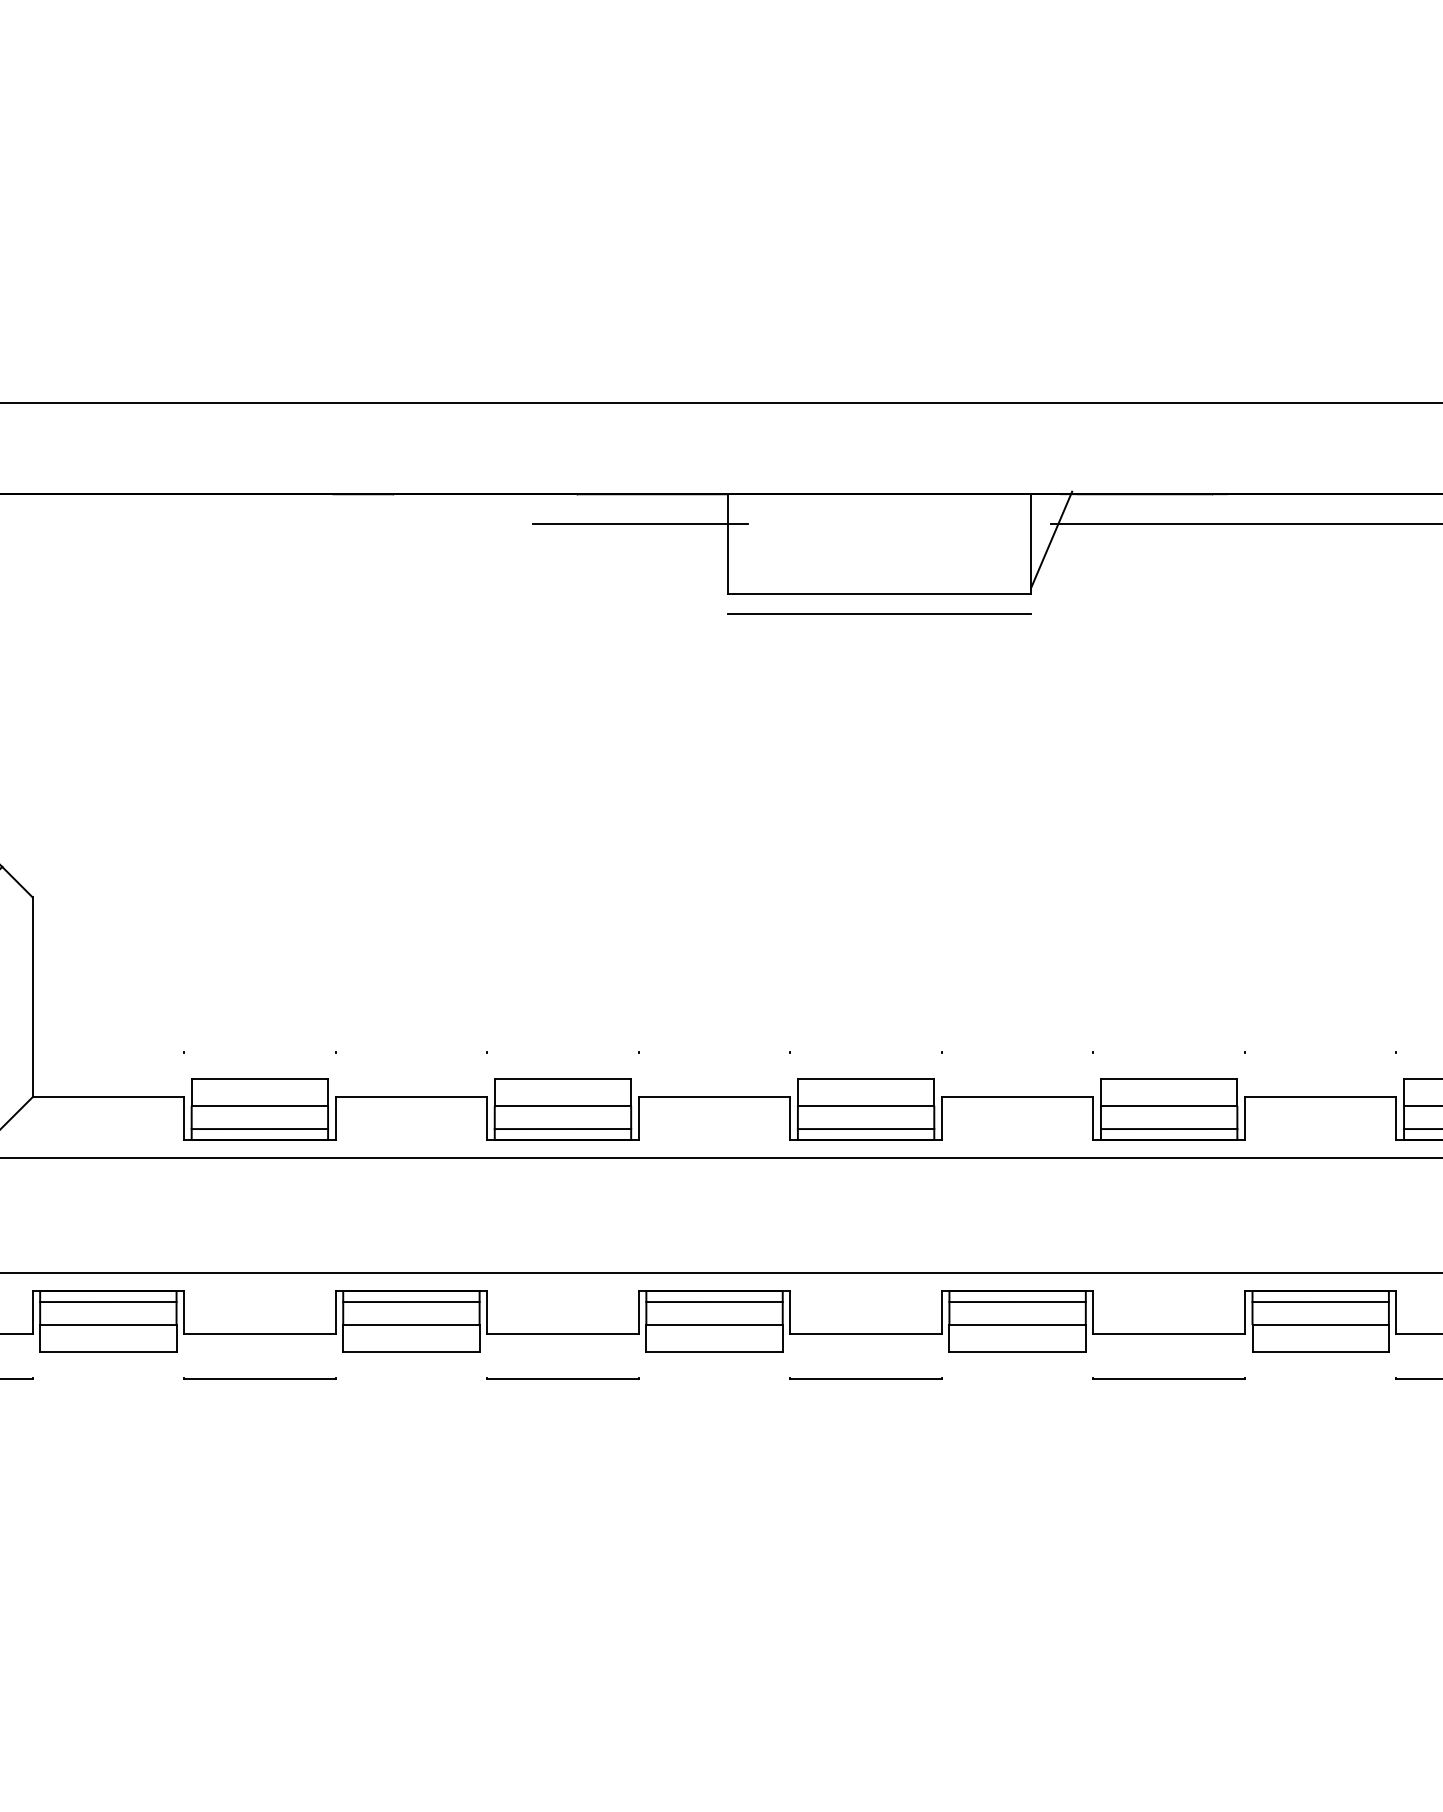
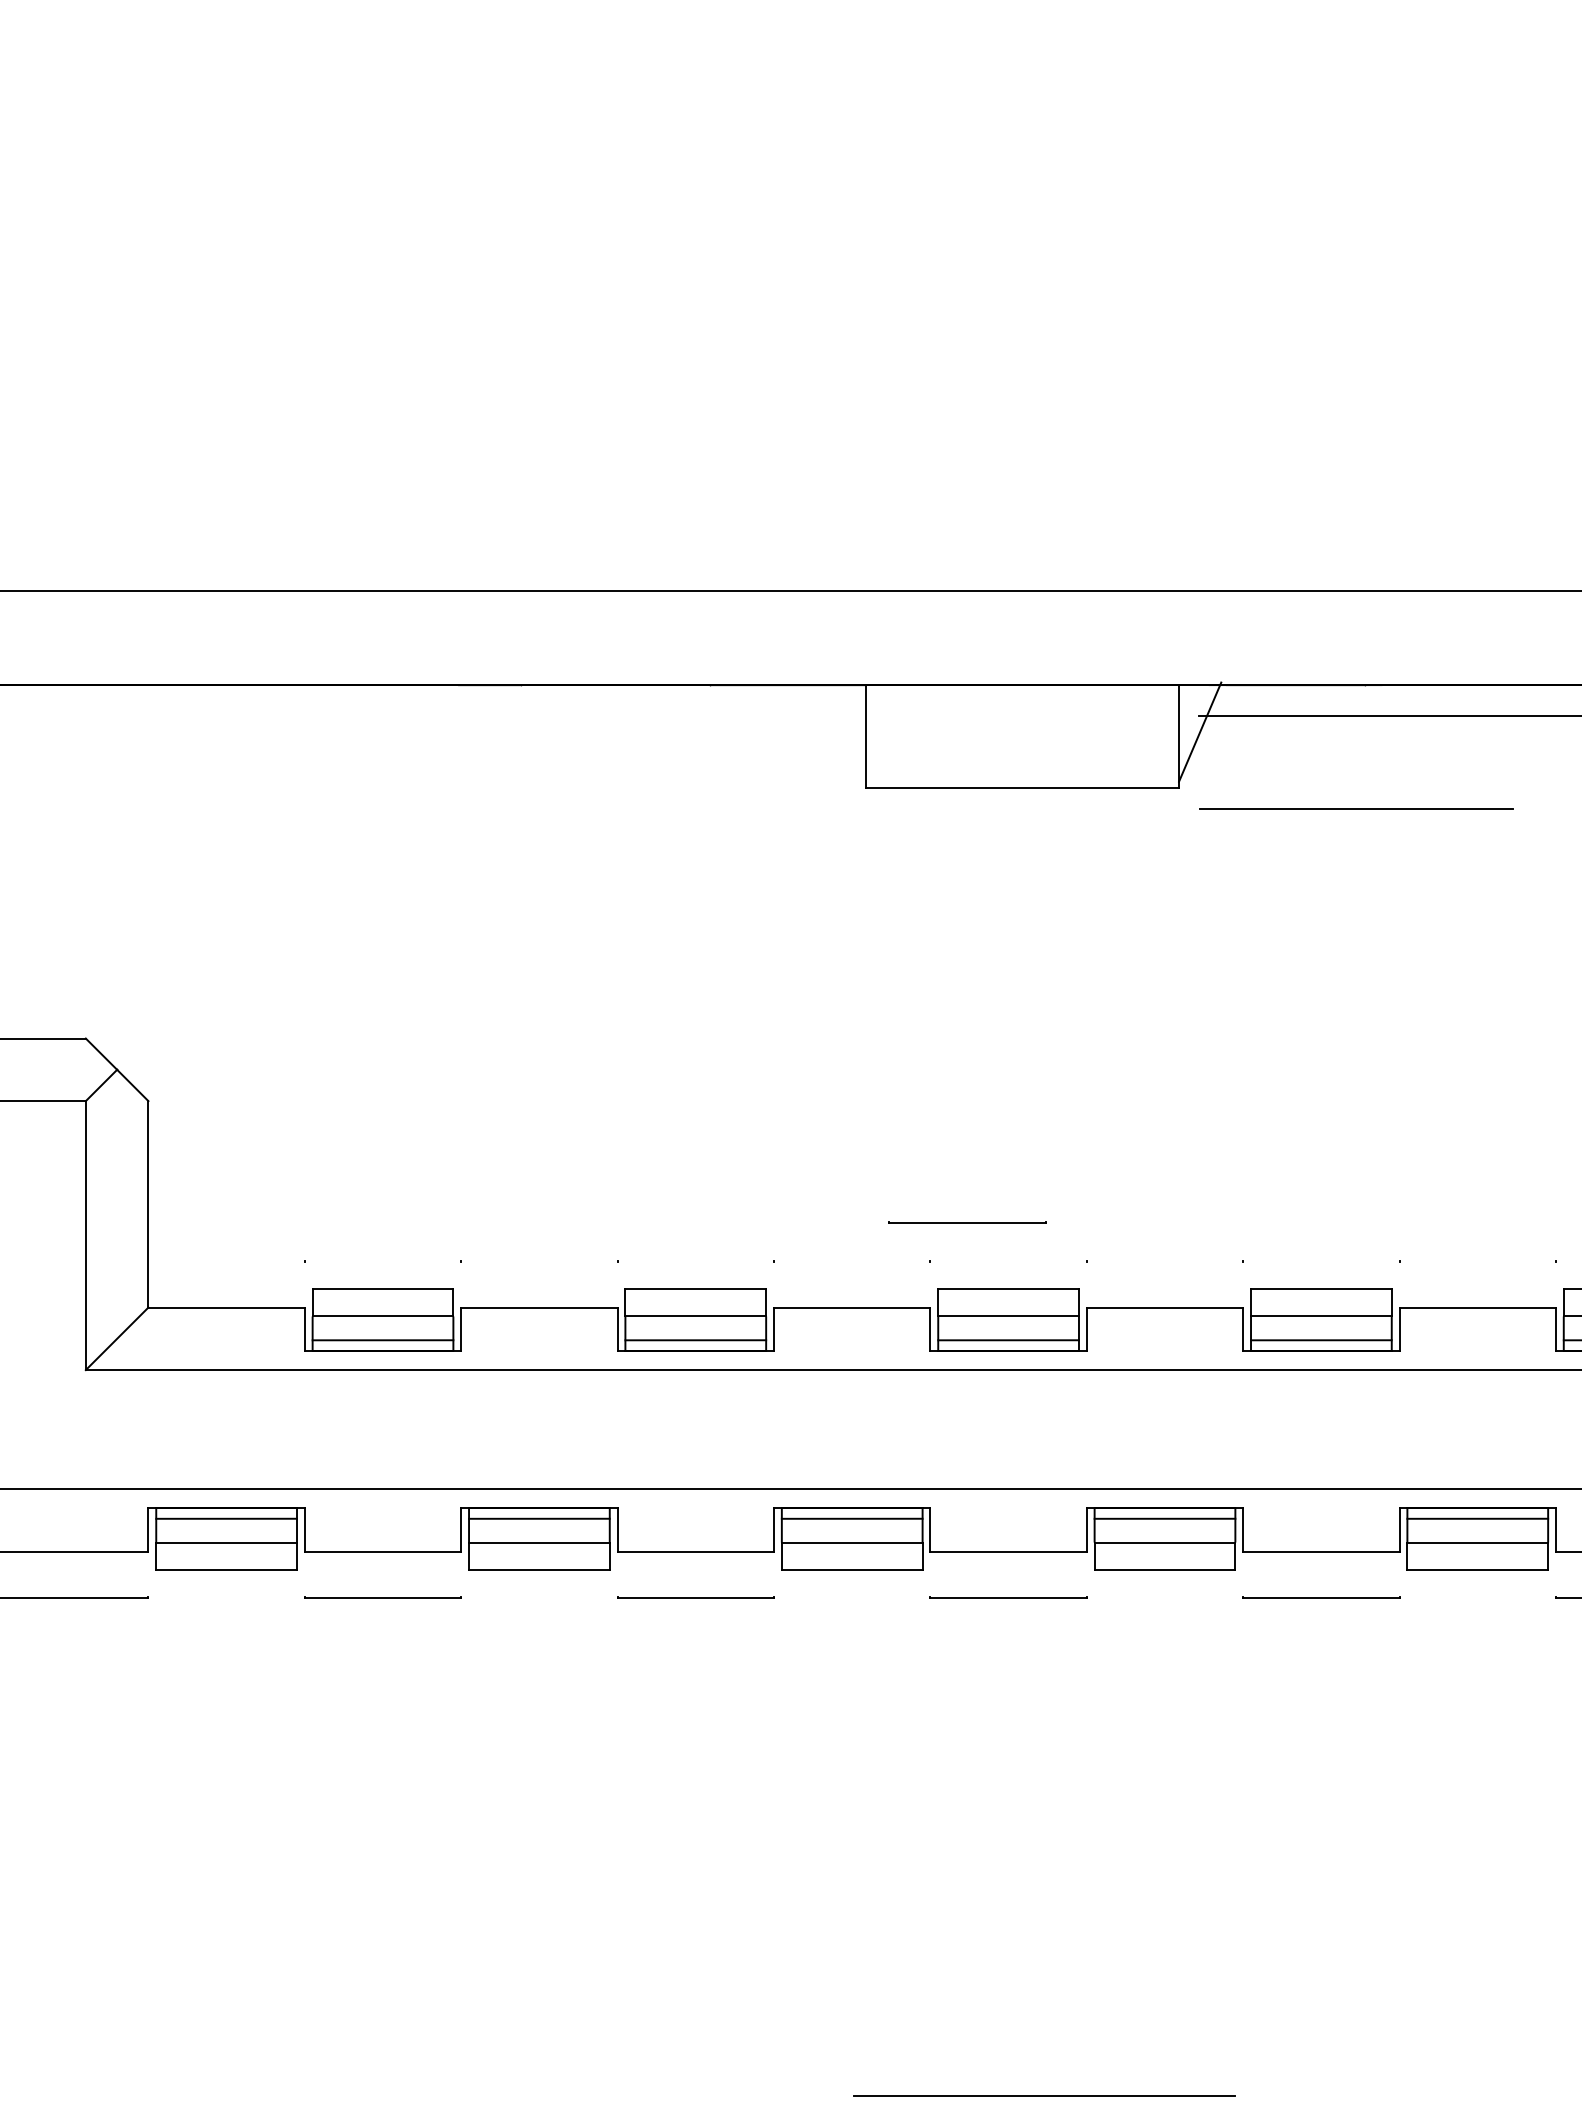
line: (640, 524) -> (775, 716), removed
line: (879, 613) -> (1356, 808), moved
line: (826, 1014) -> (967, 1222), added

